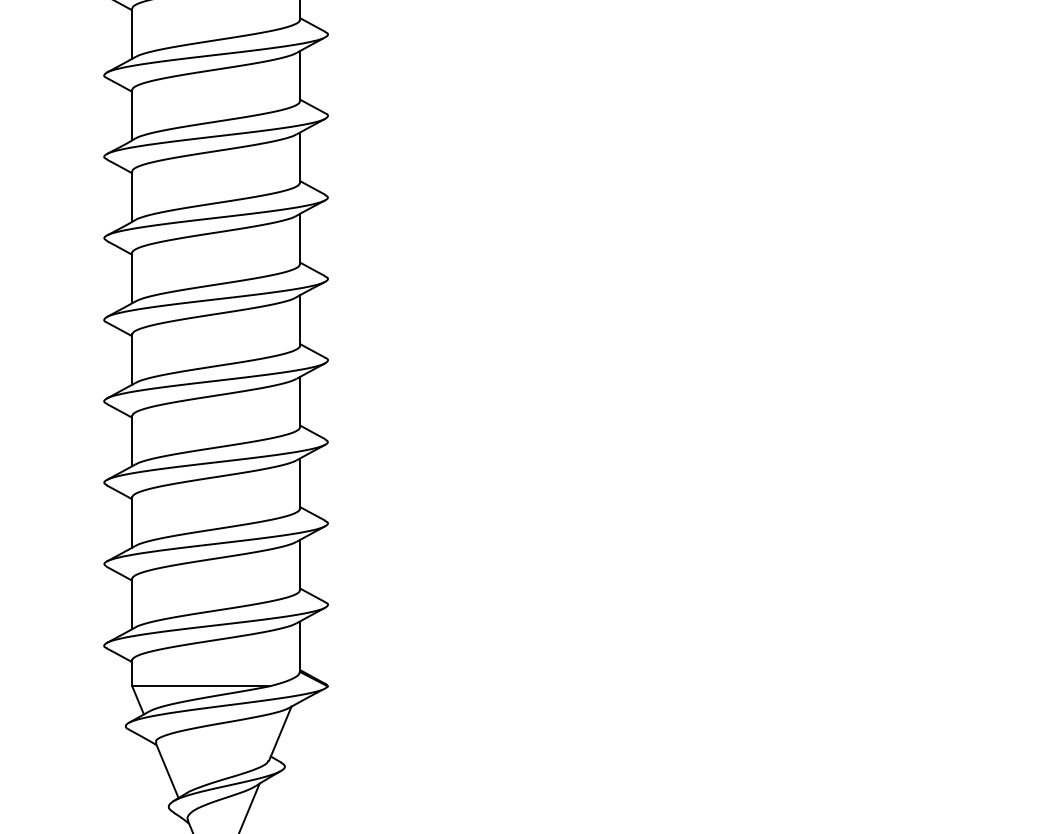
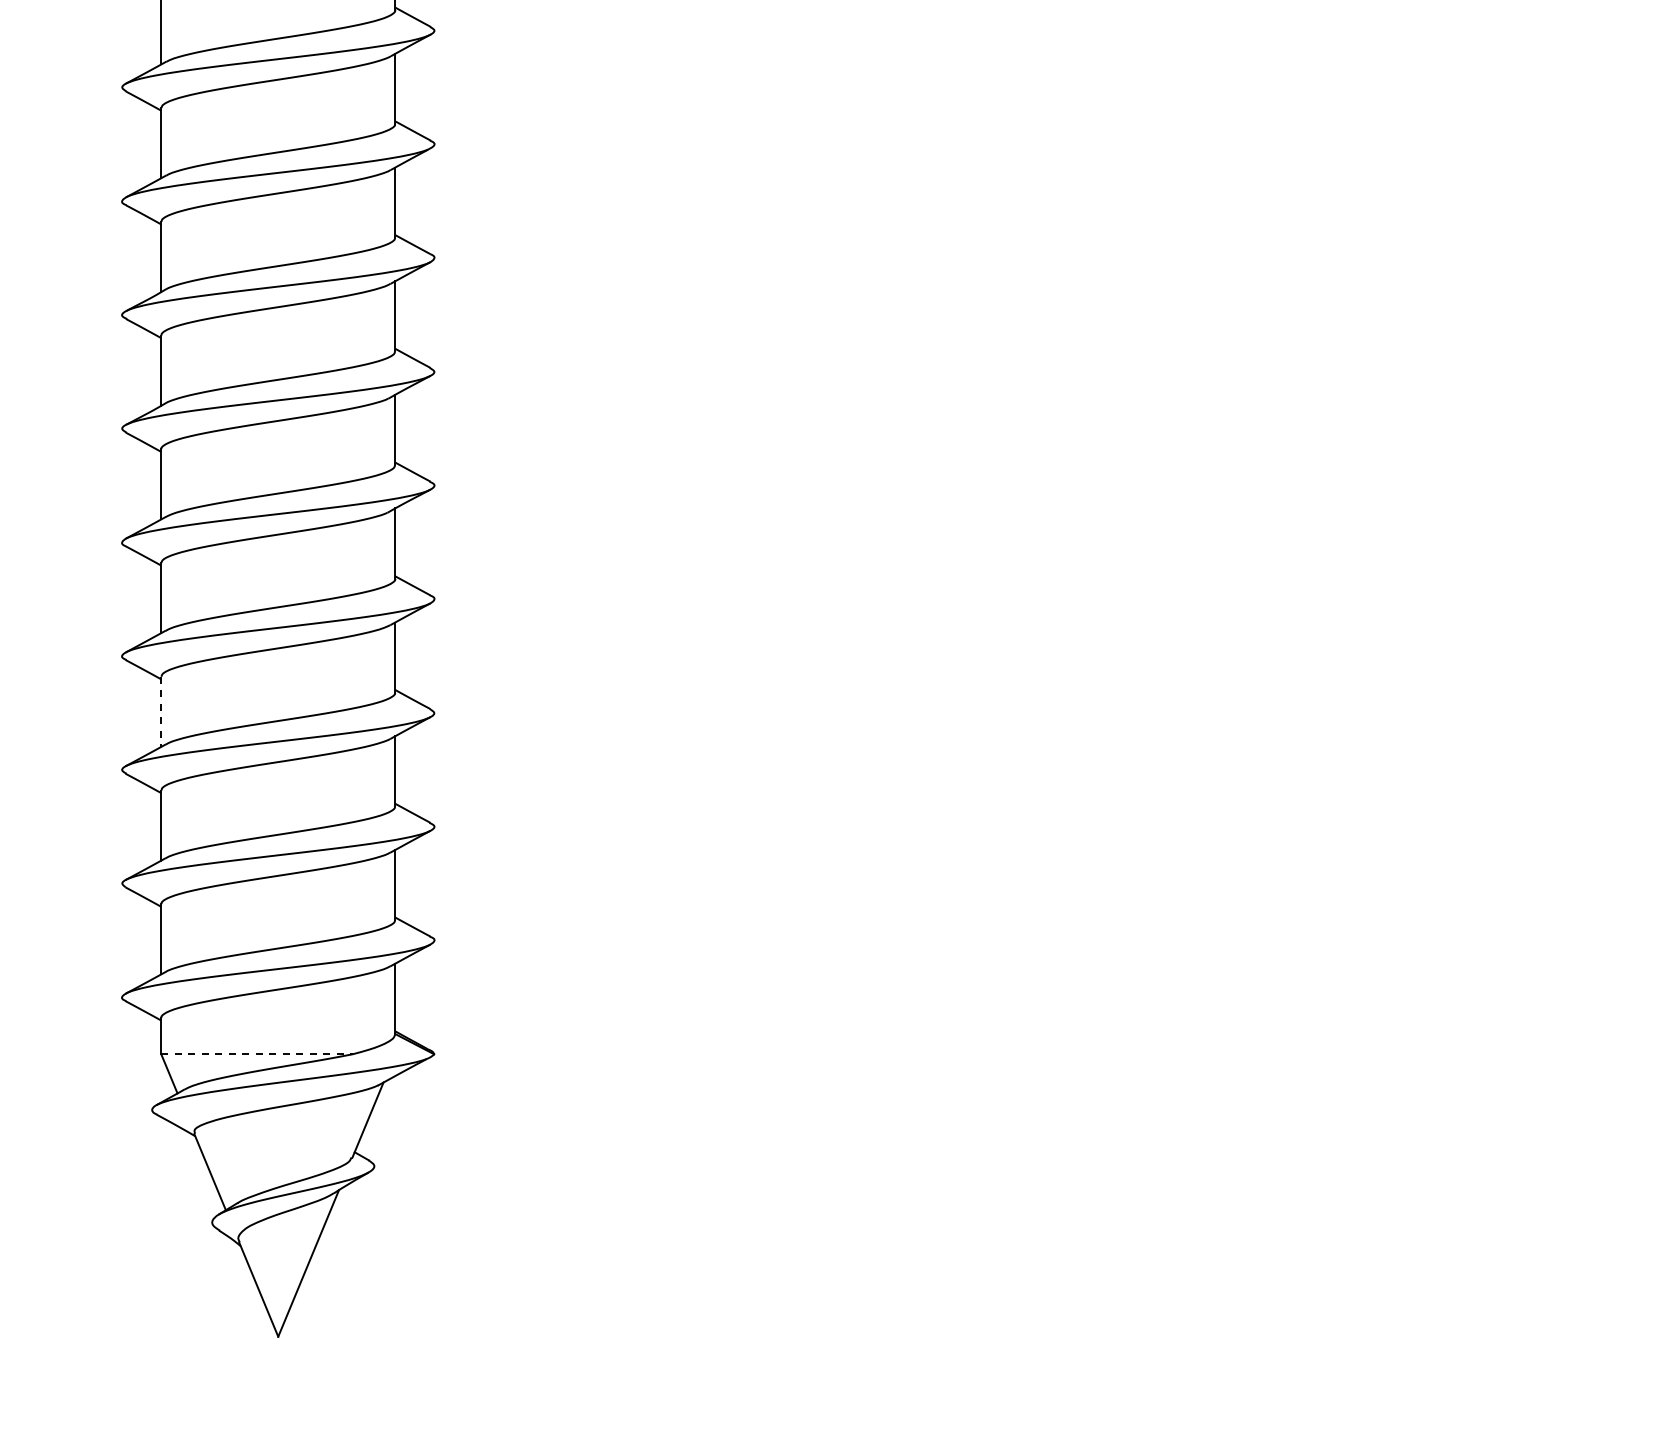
line: (132, 441) -> (161, 712), solid -> dashed
line: (200, 686) -> (256, 1054), solid -> dashed

